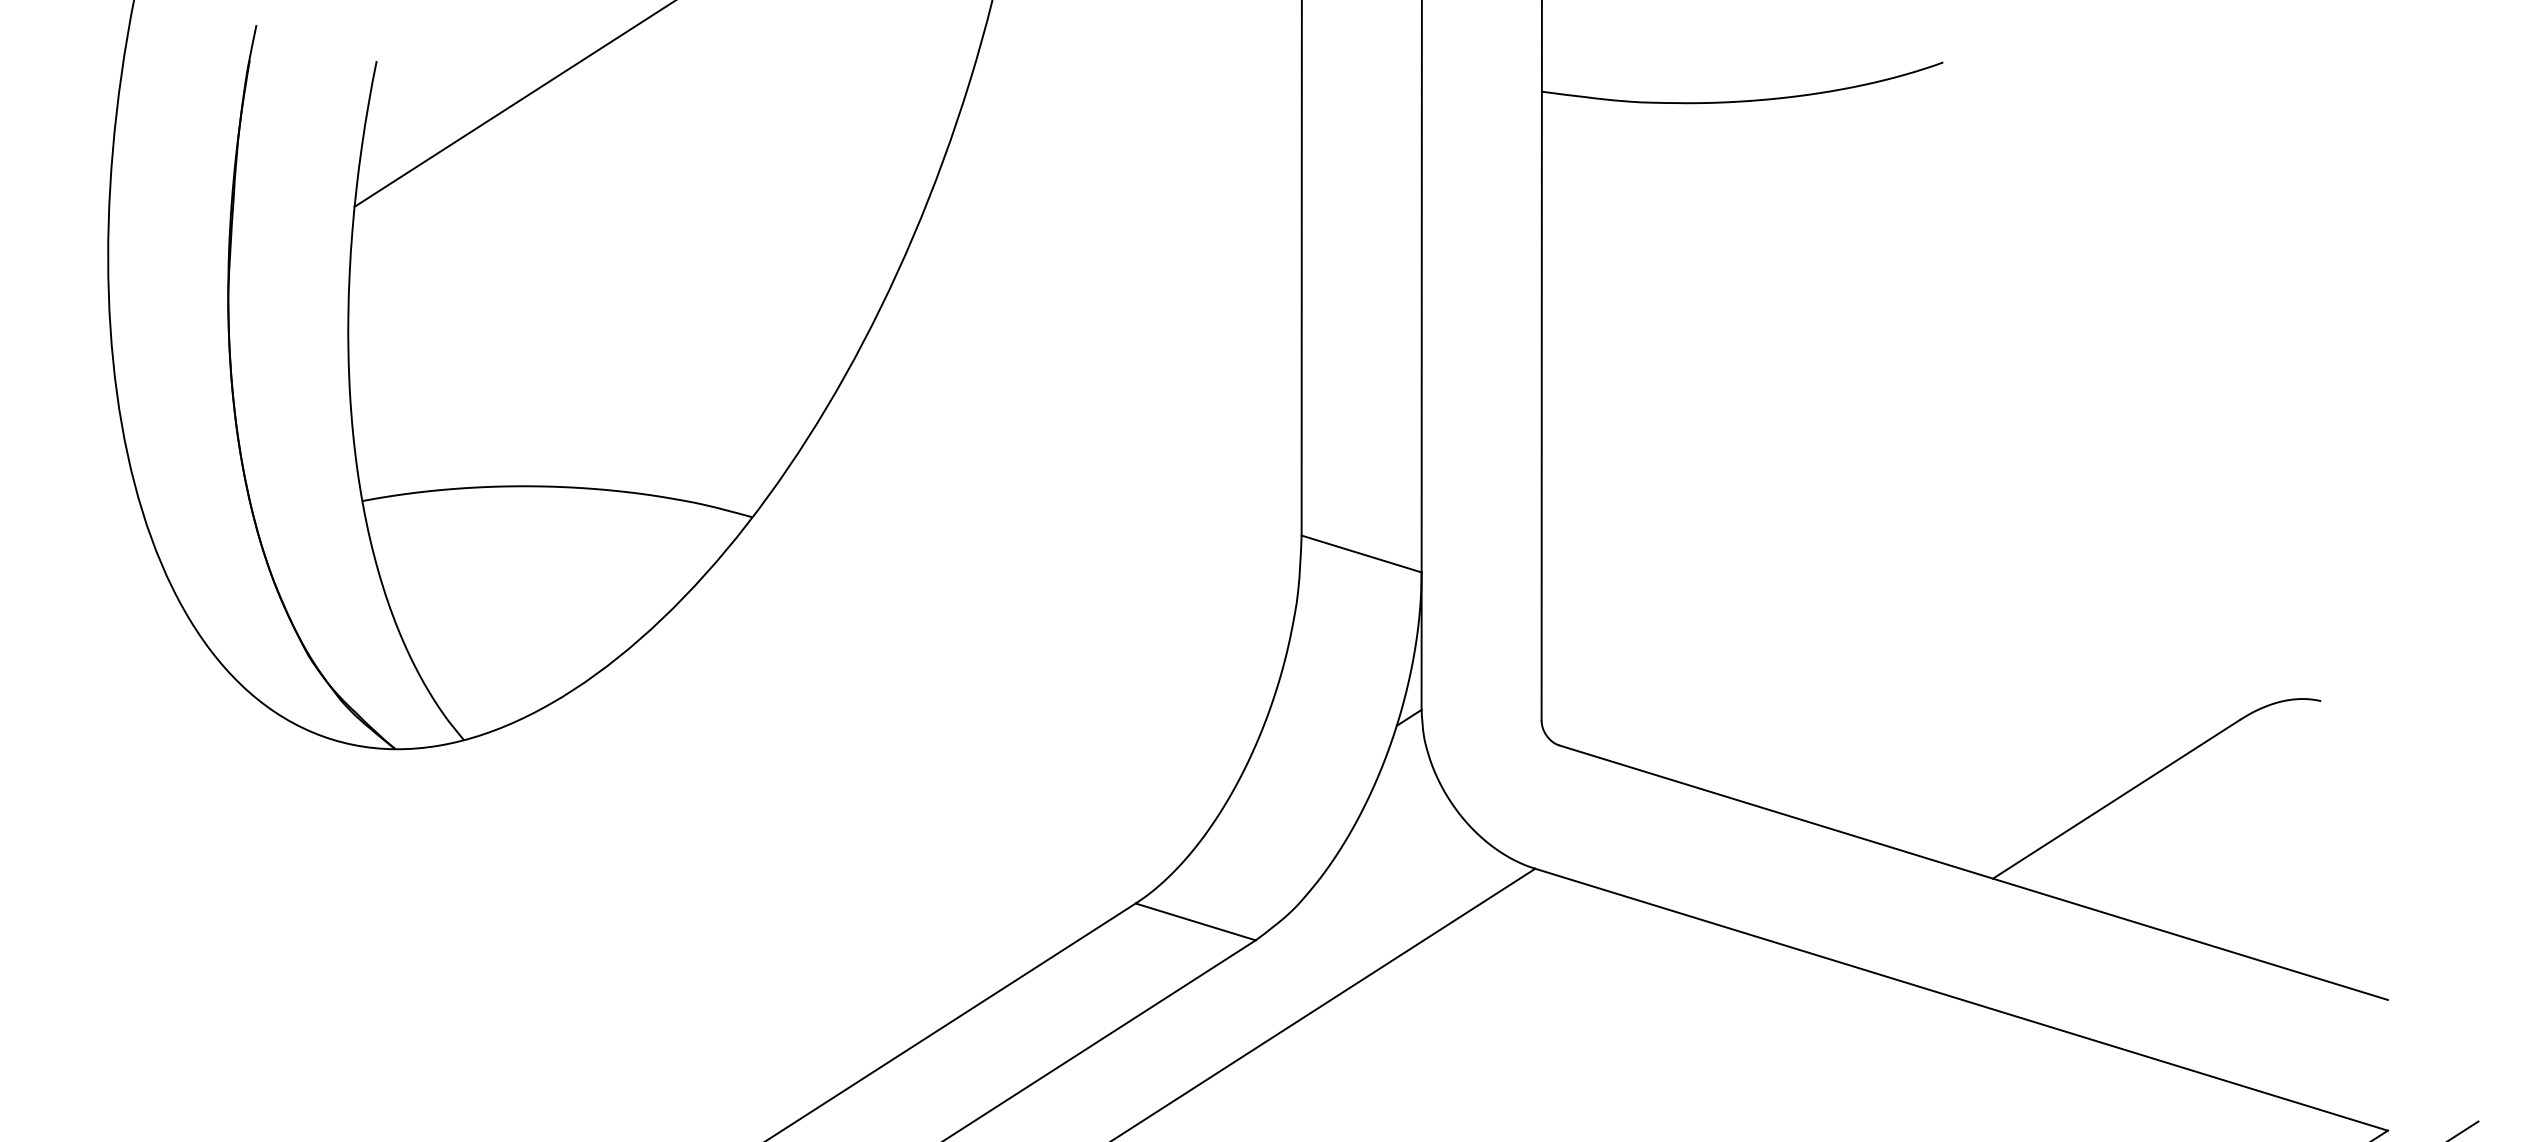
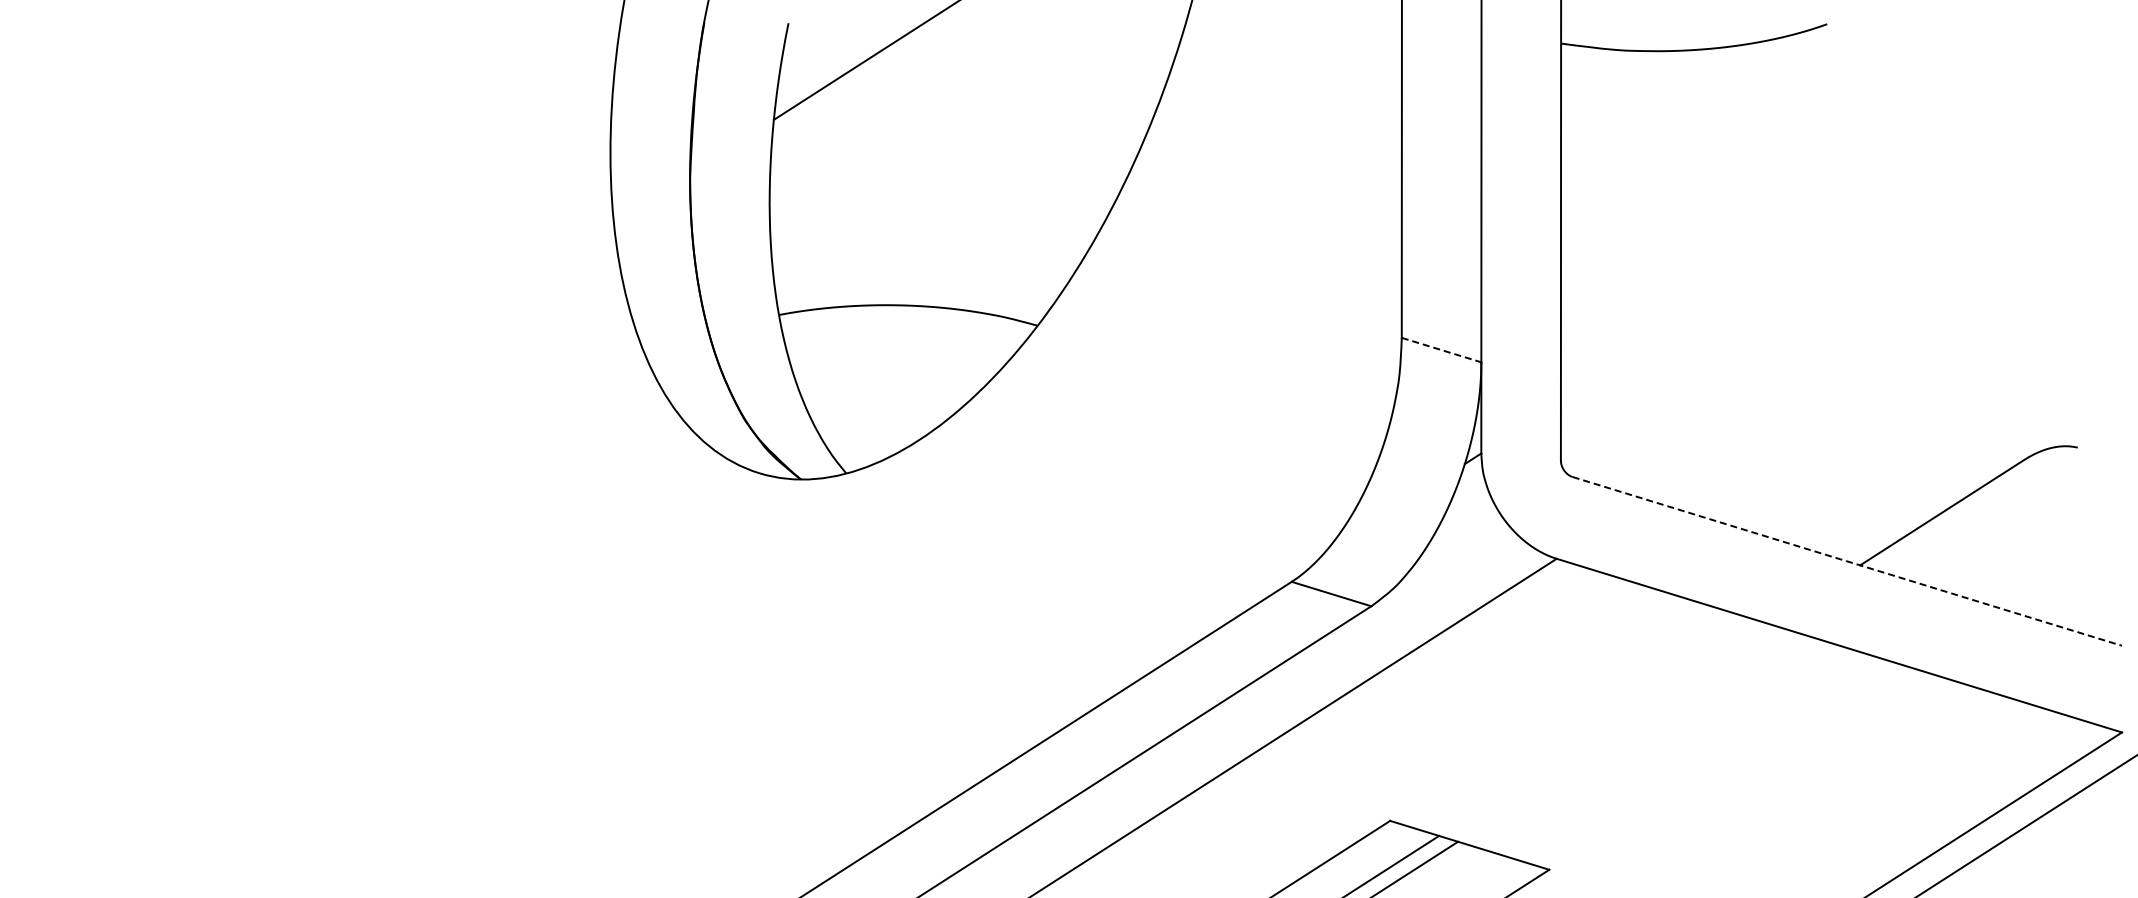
line: (1361, 554) -> (1441, 350), solid -> dashed
line: (1973, 872) -> (1847, 561), solid -> dashed

